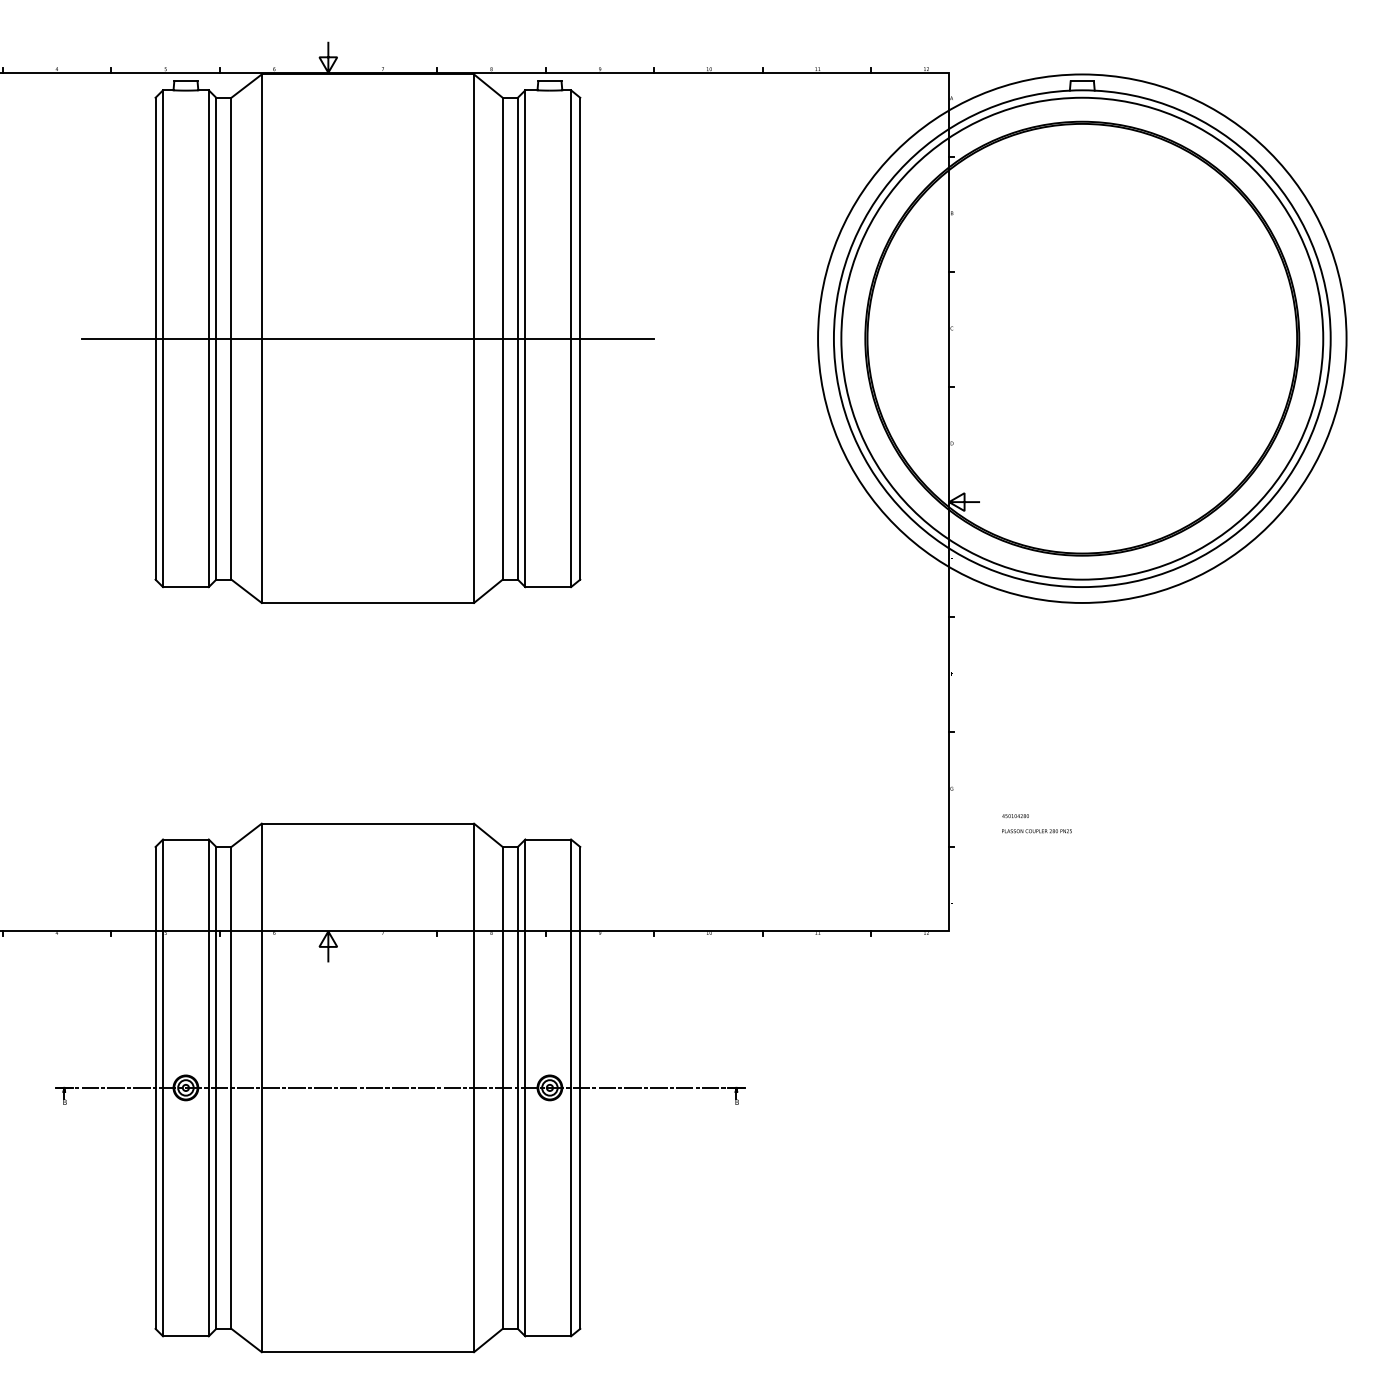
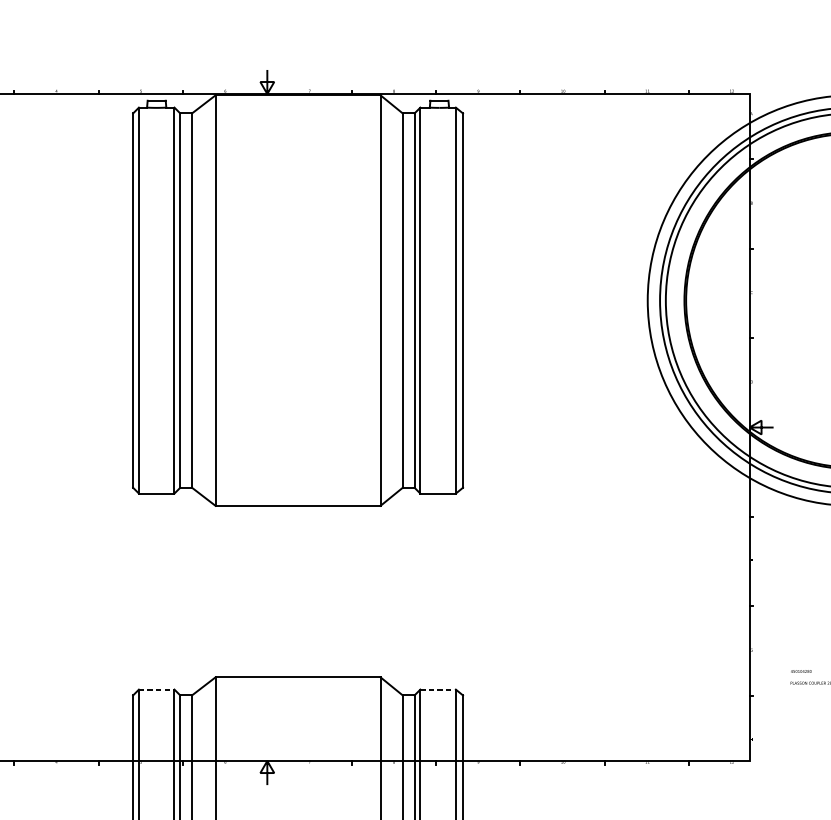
line: (367, 338) -> (297, 300), removed
line: (185, 839) -> (156, 689), solid -> dashed
line: (548, 839) -> (438, 689), solid -> dashed

